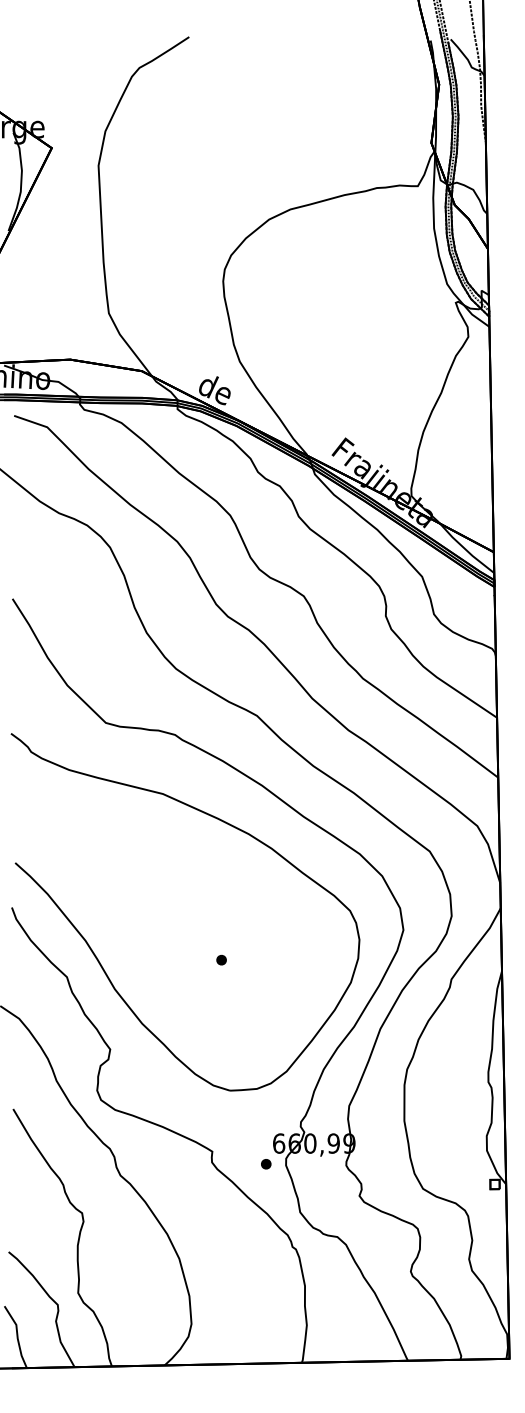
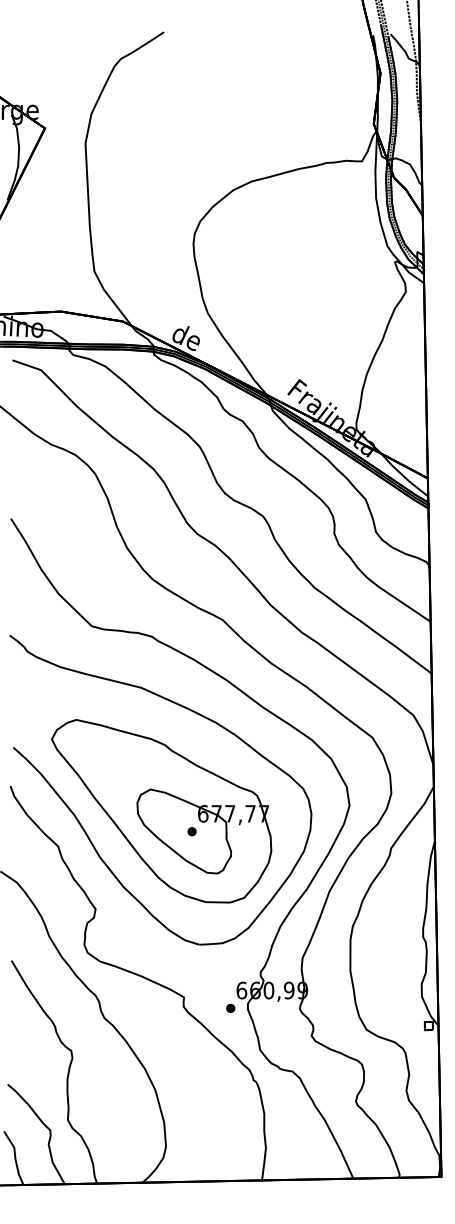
part: (186, 936) -> (161, 811), added

